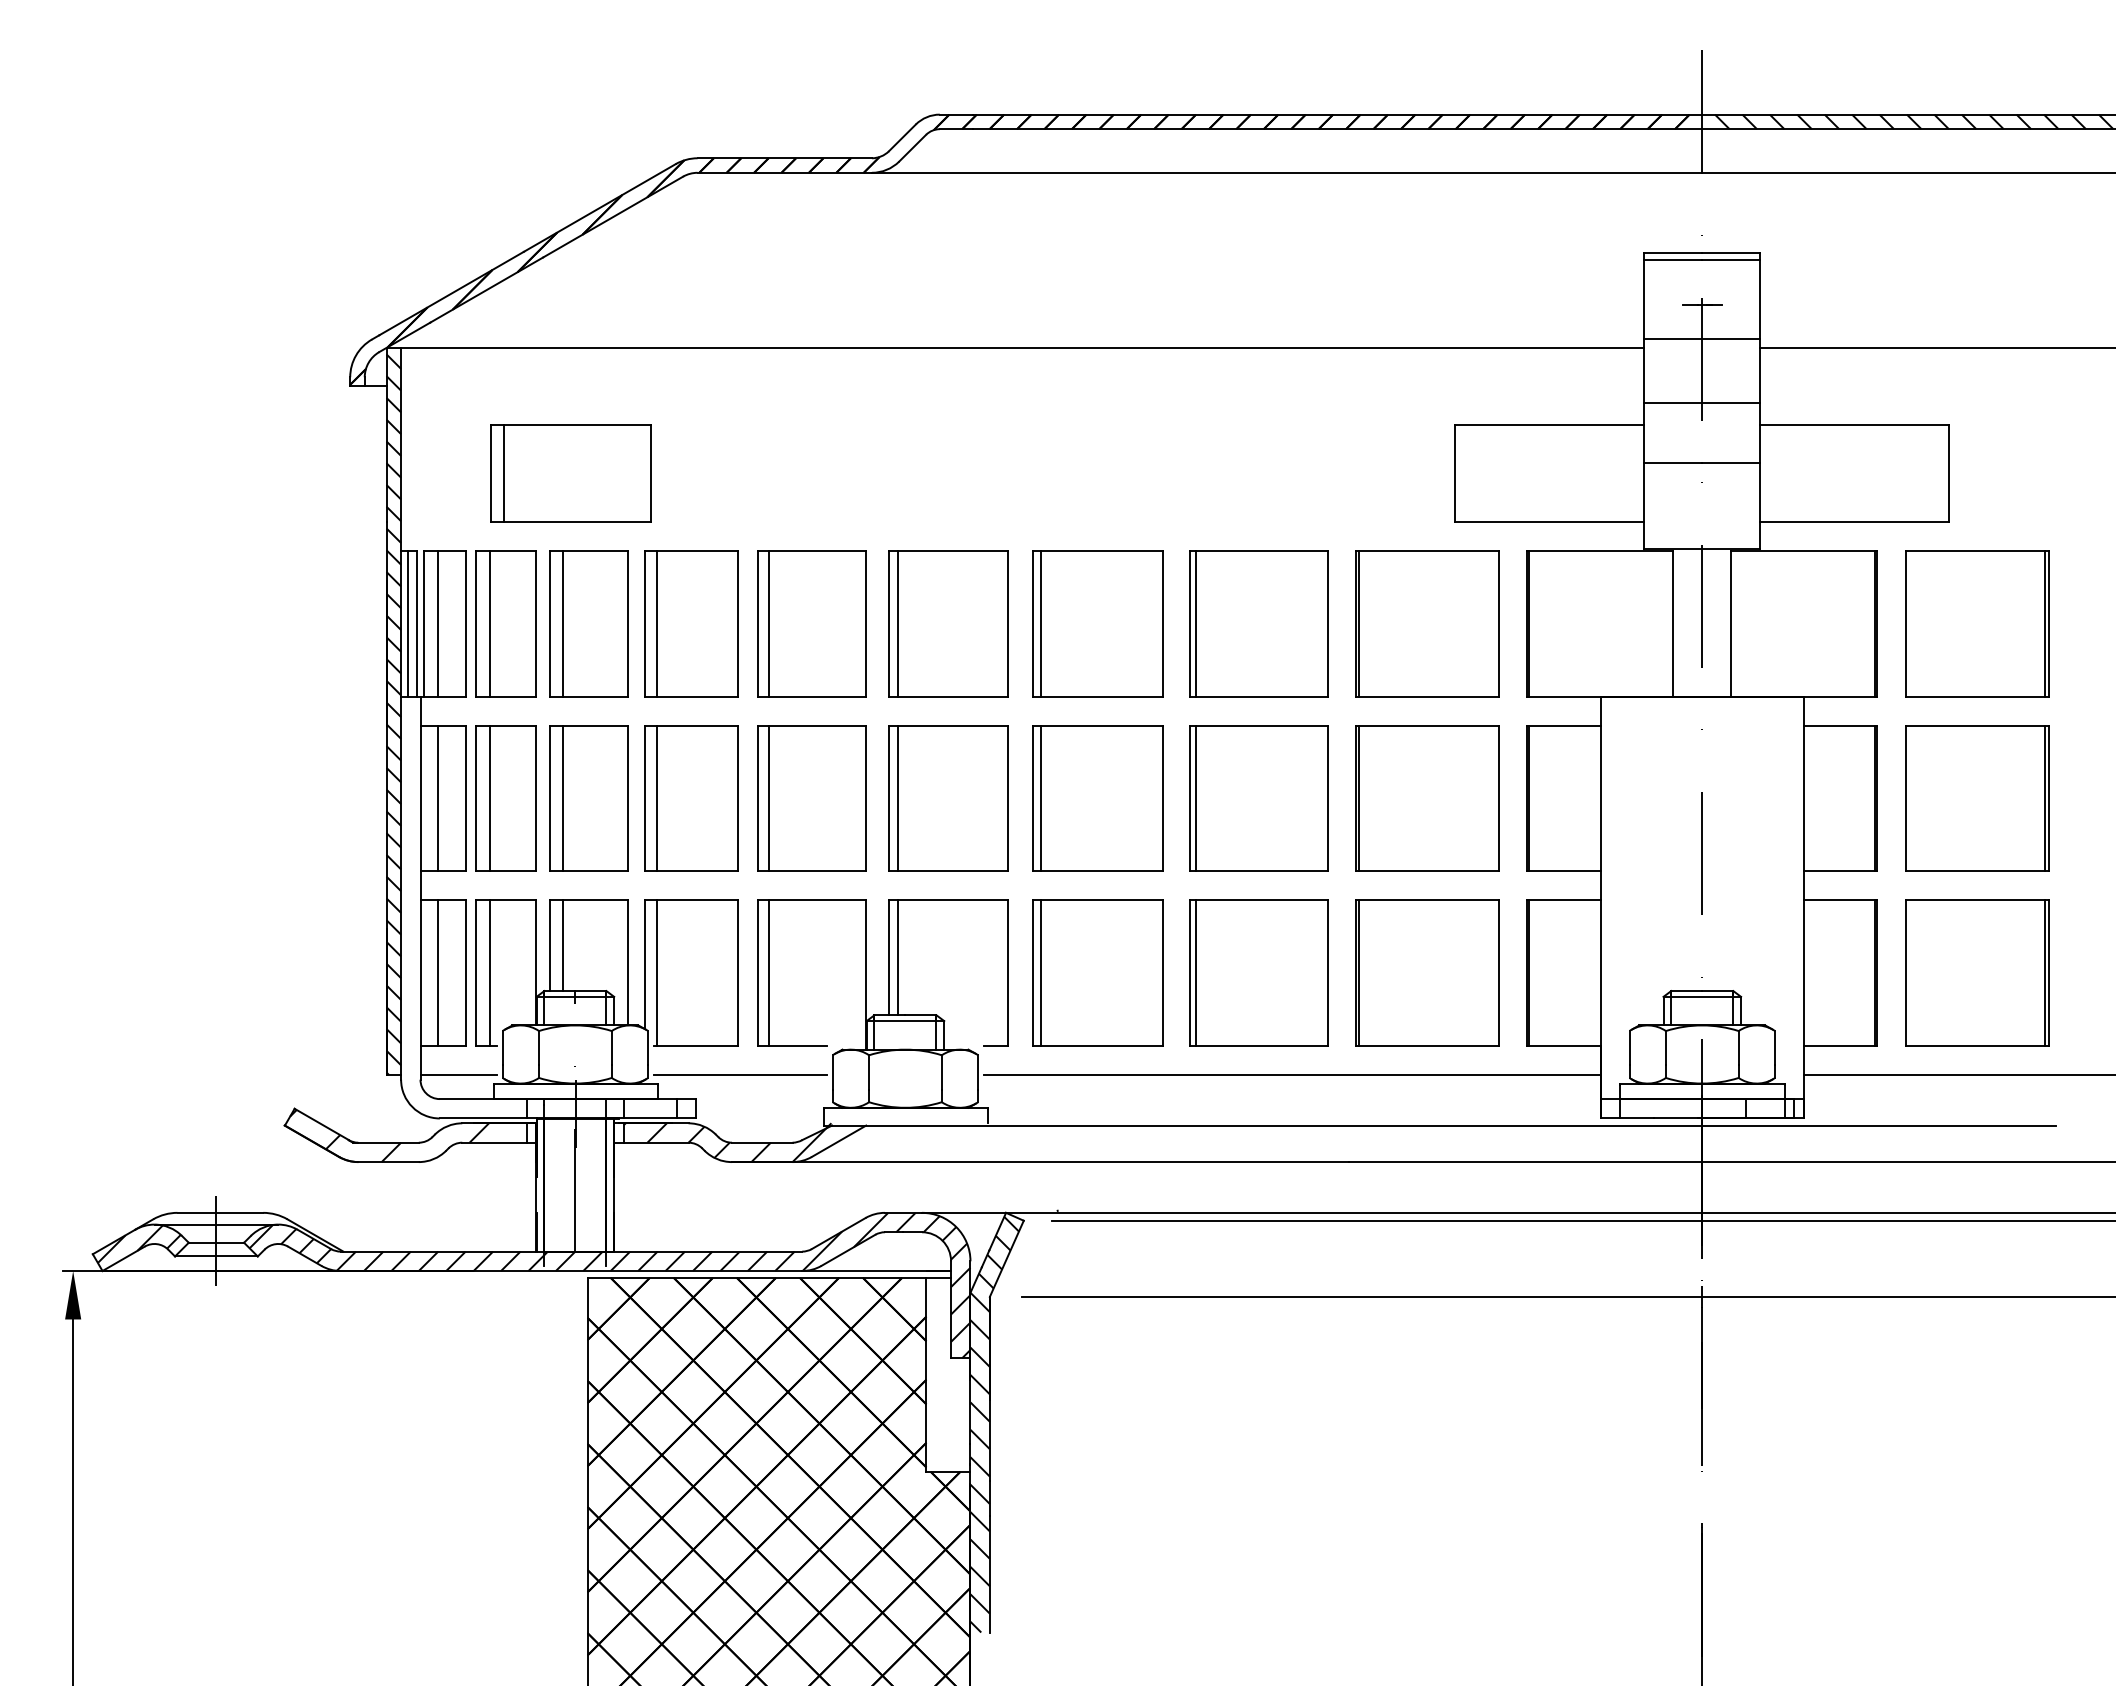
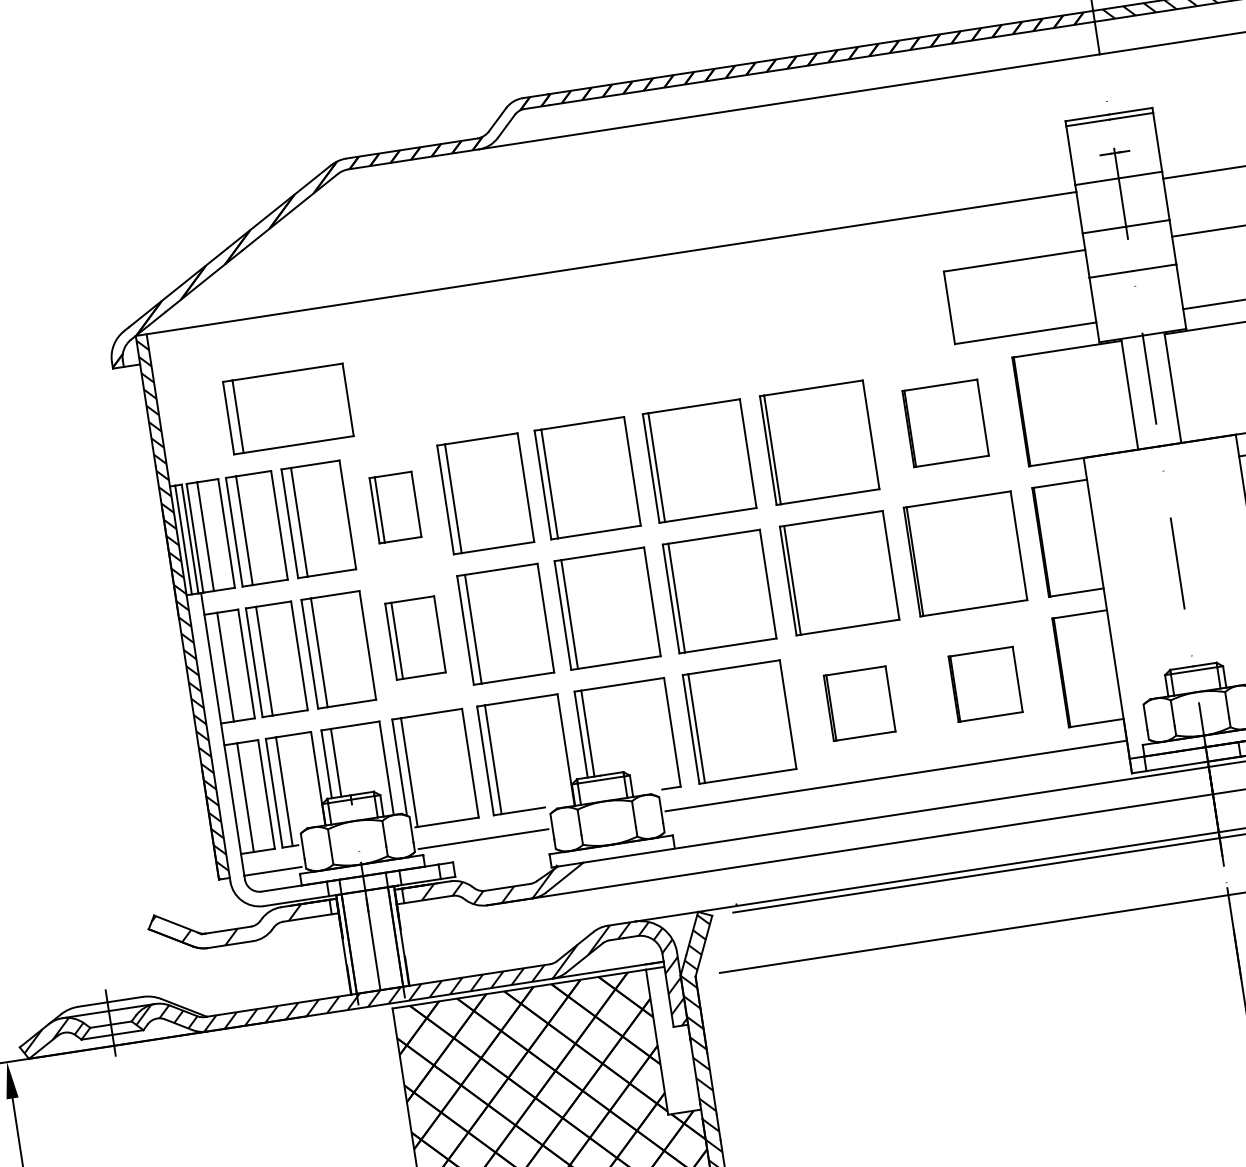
part: (691, 623) -> (395, 507), size x0.6
part: (1427, 623) -> (945, 422), size x0.7
part: (691, 798) -> (415, 638), size x0.7
part: (1258, 972) -> (859, 703), size x0.6
part: (1427, 972) -> (985, 683), size x0.6

